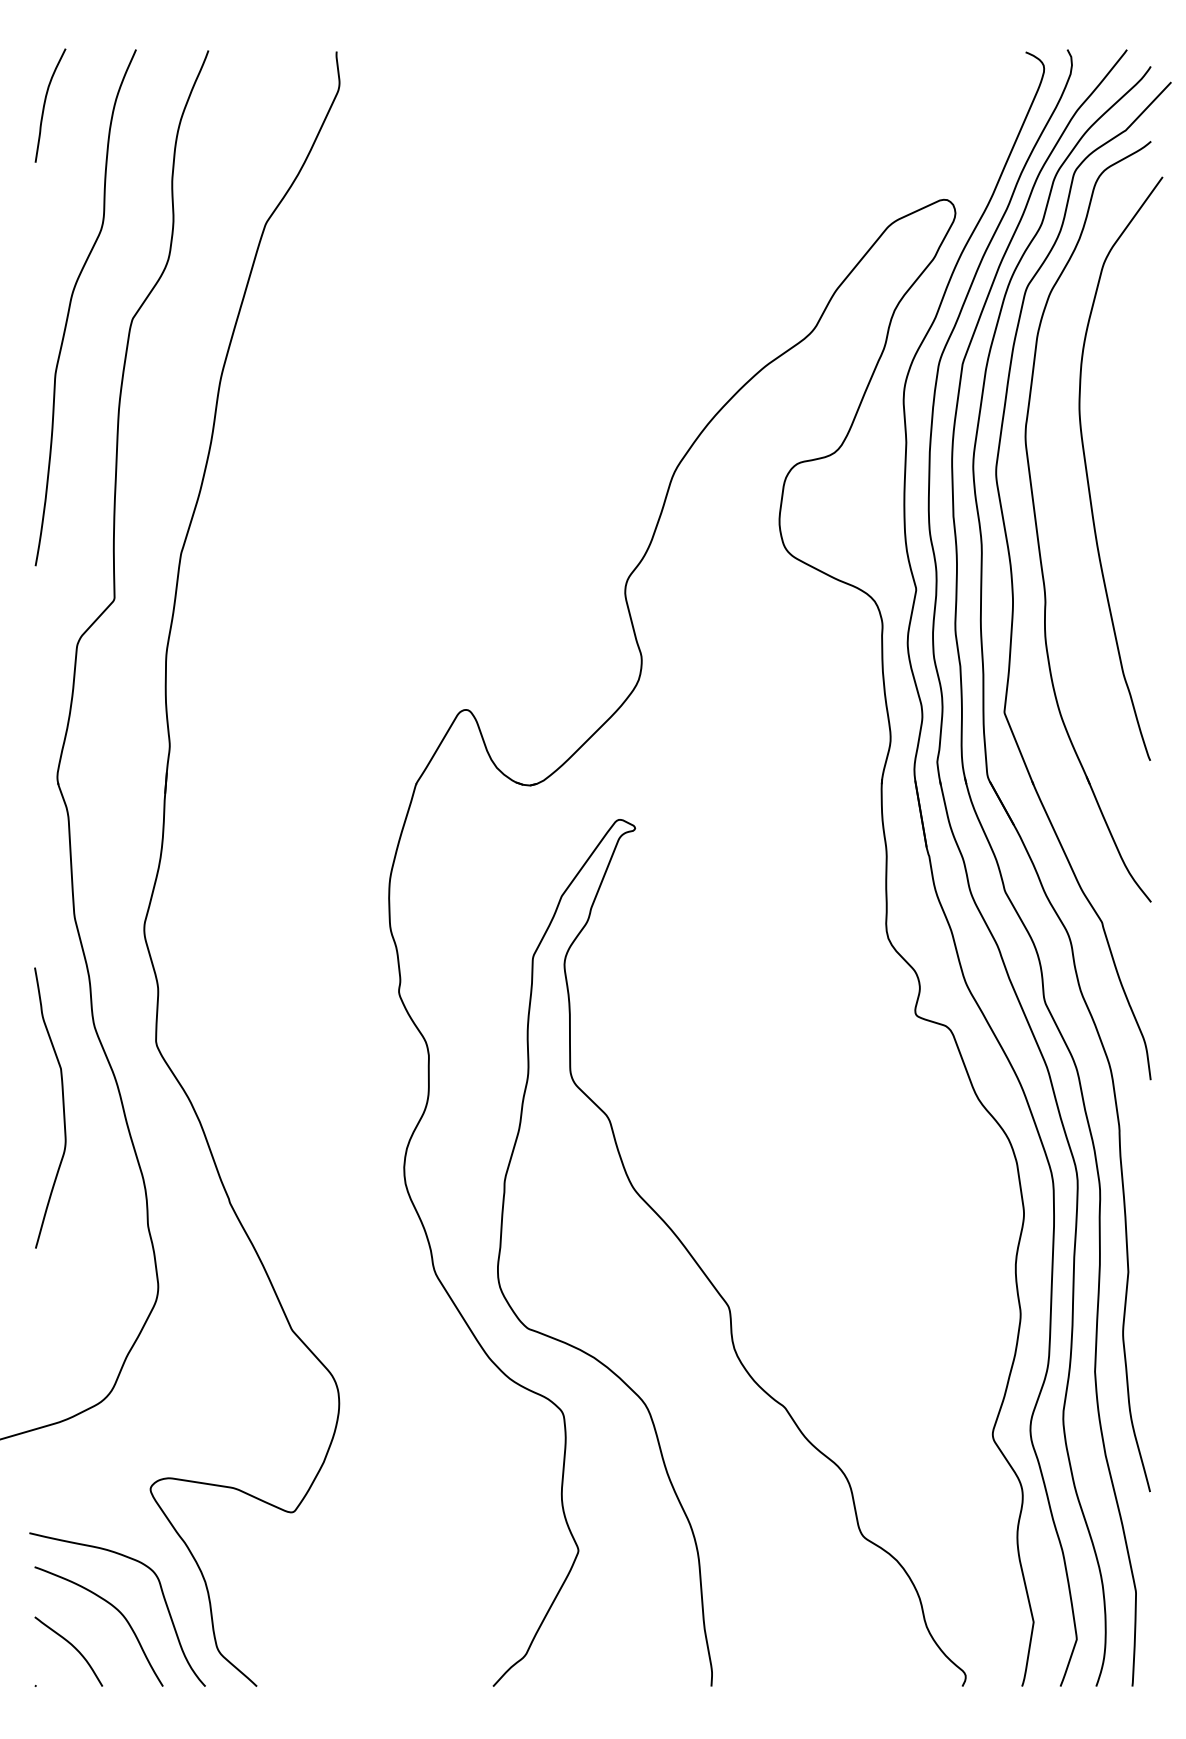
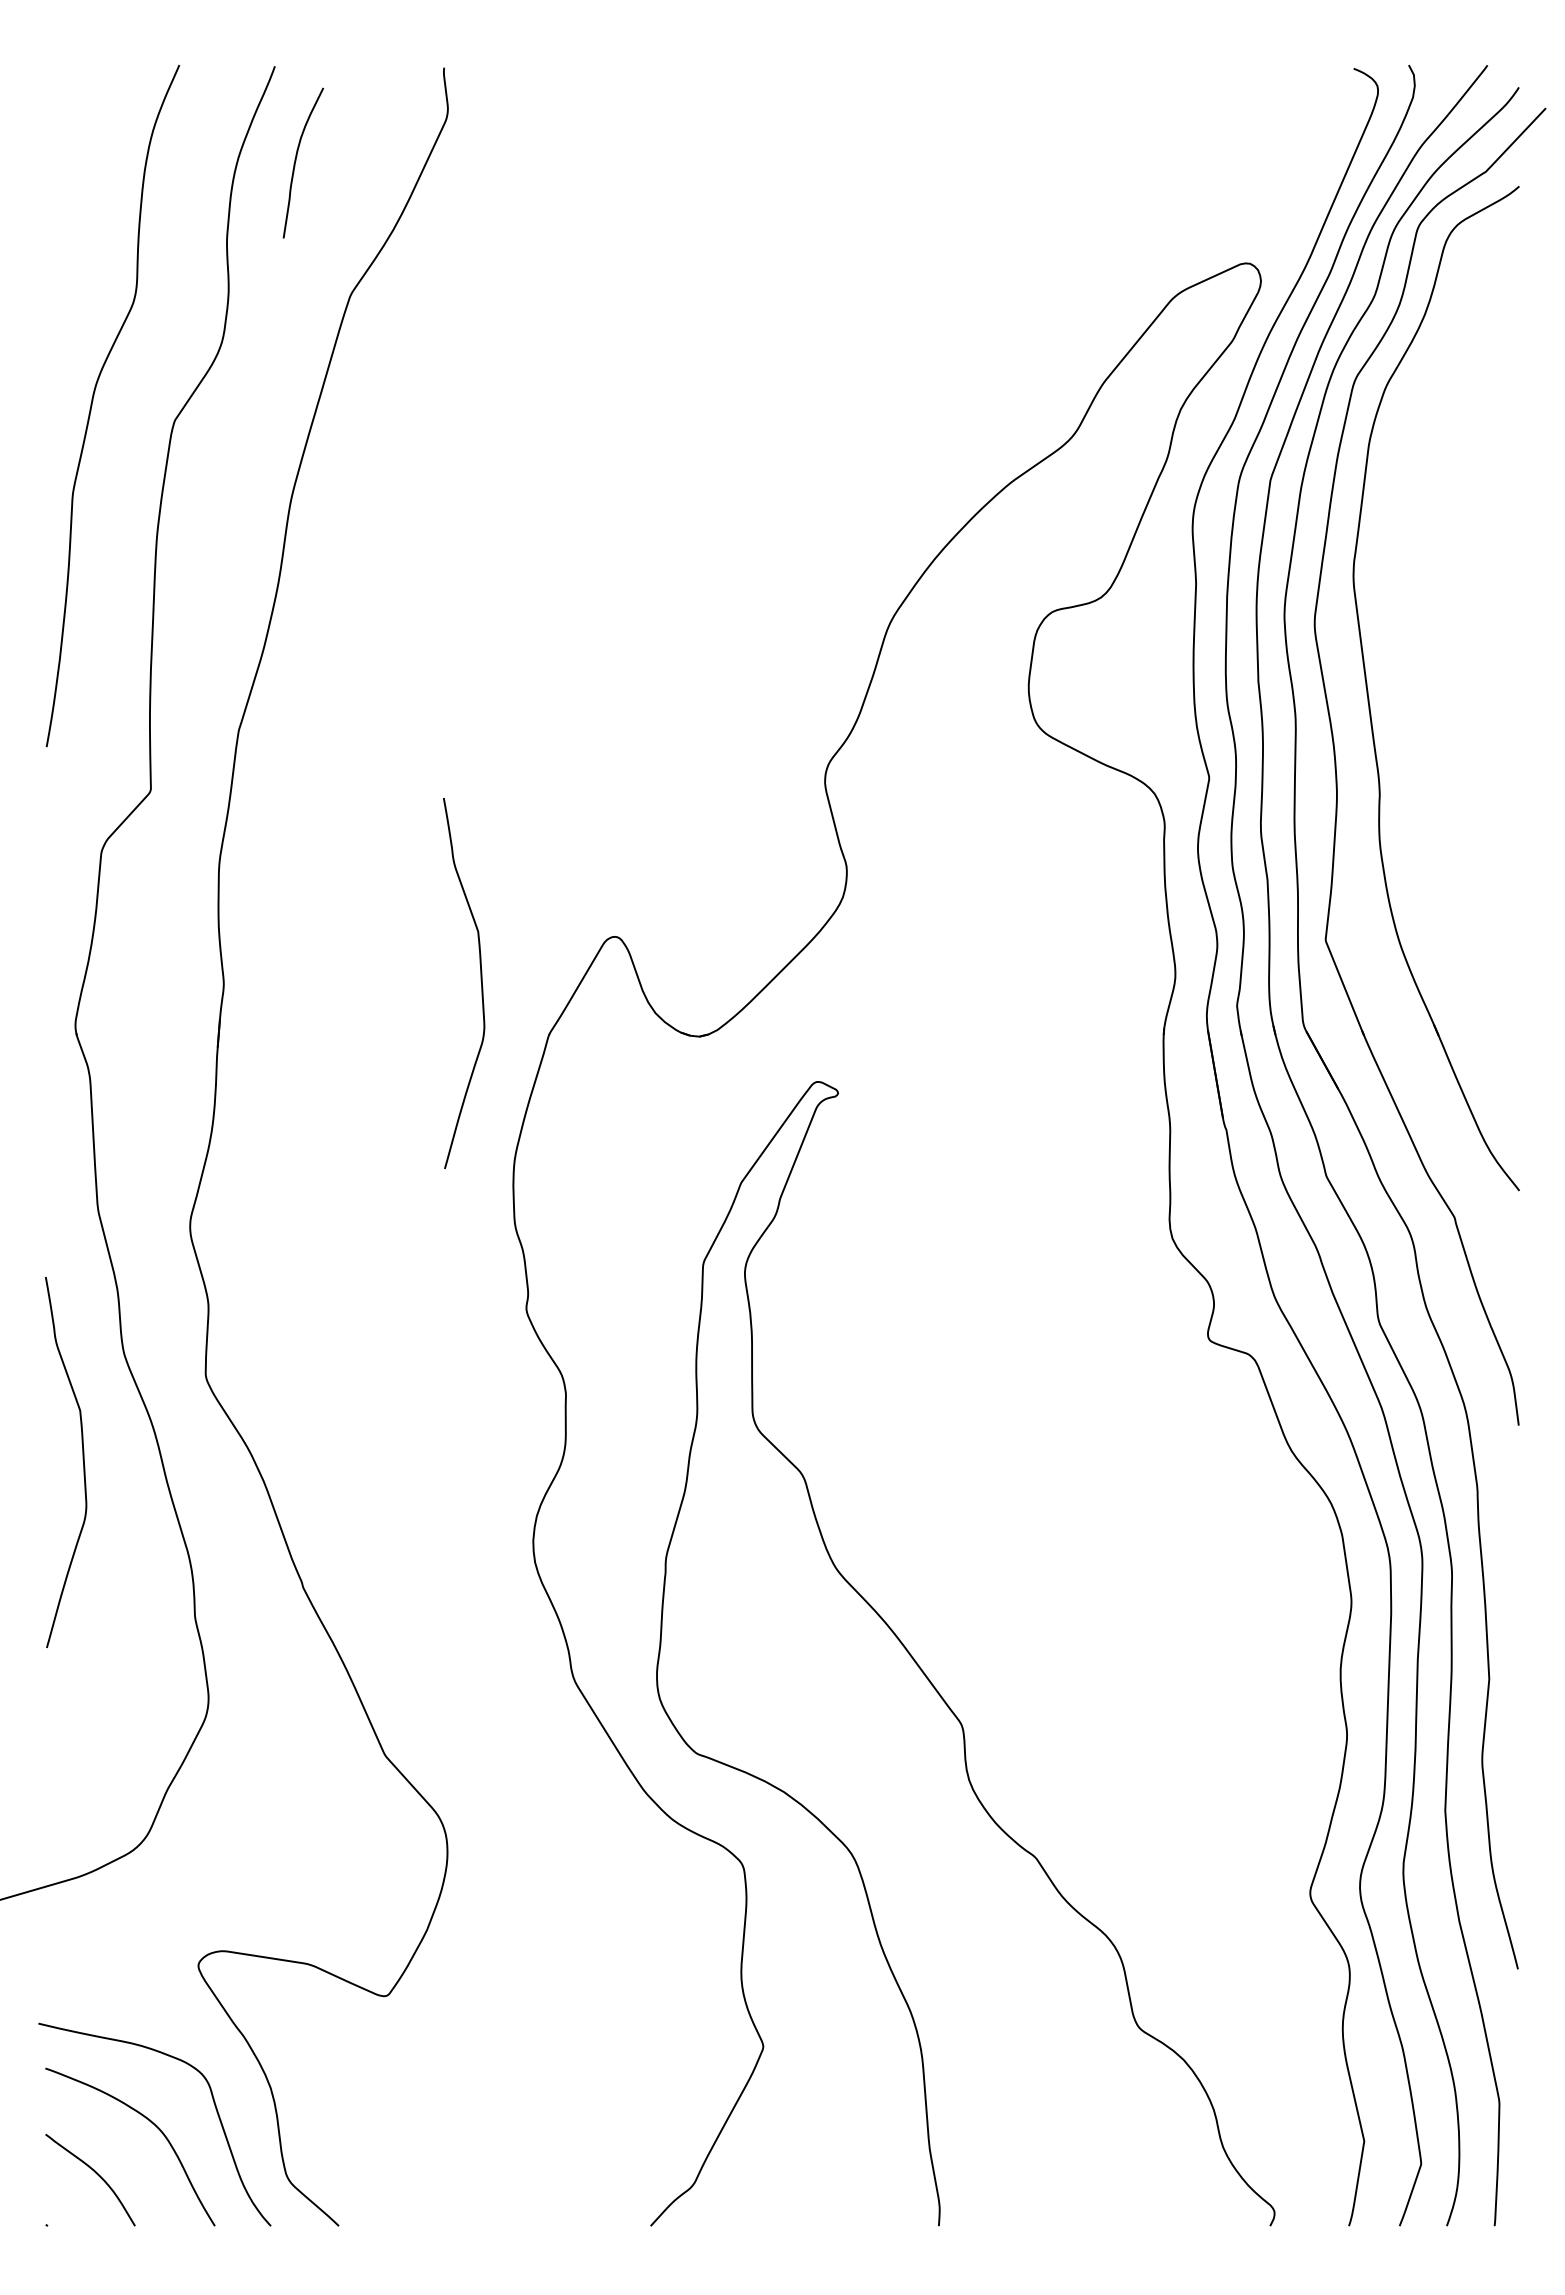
curve: (45, 104) -> (296, 161), moved
curve: (1087, 472) -> (1435, 623), removed
curve: (364, 742) -> (480, 980), added

